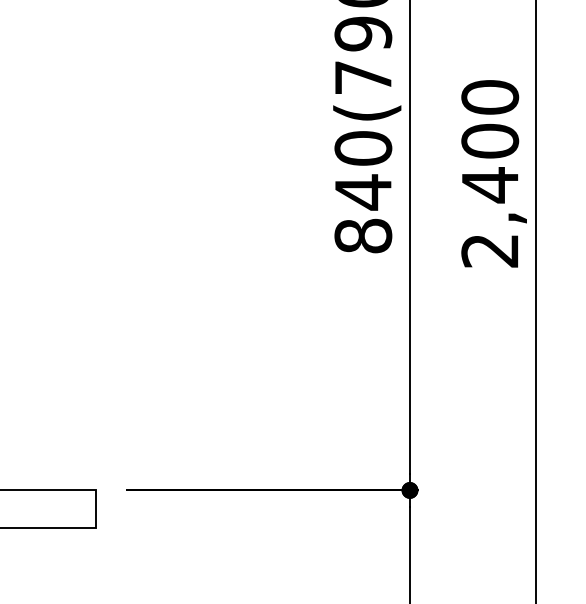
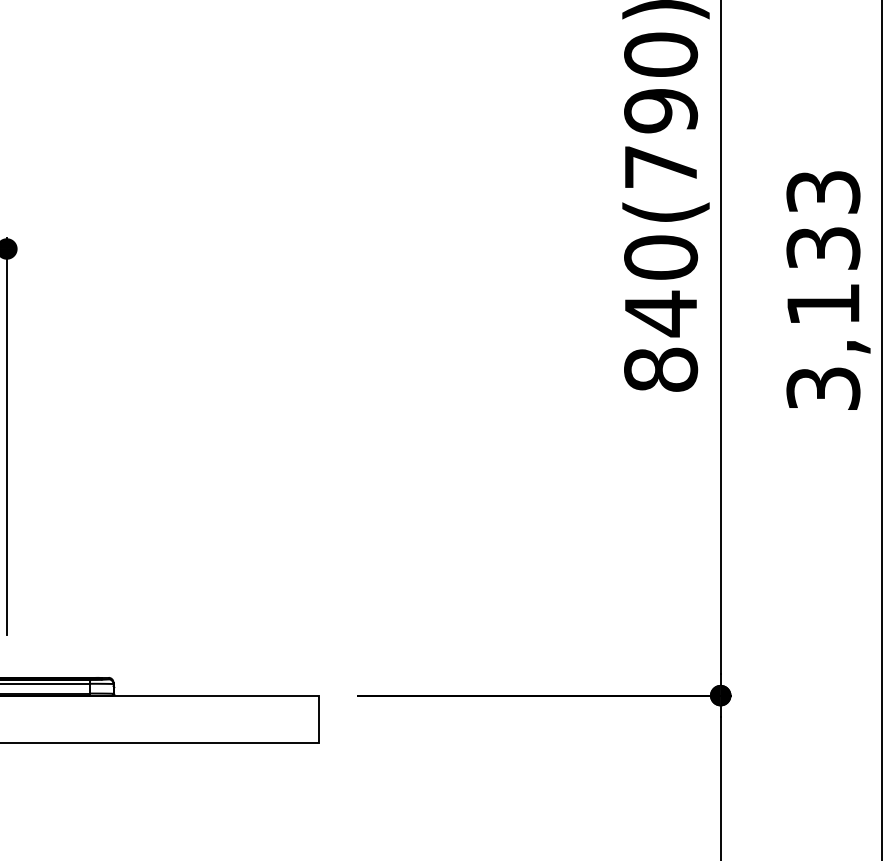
text: (490, 174) -> (823, 290), 2,400 -> 3,133

